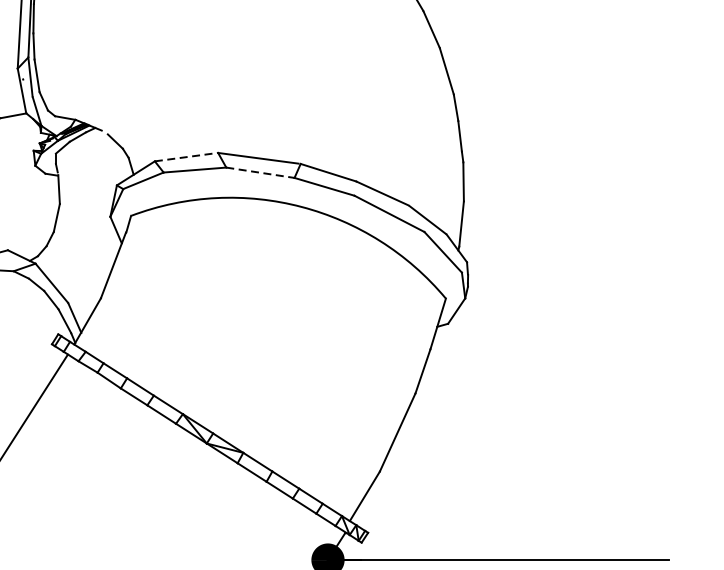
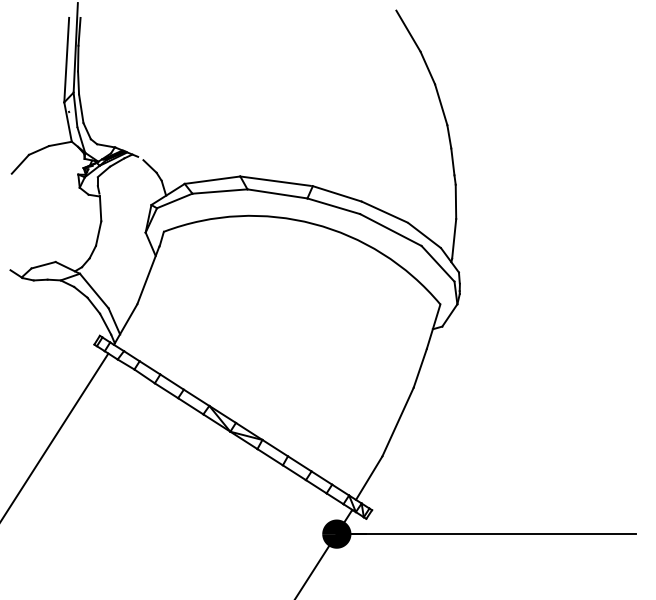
line: (186, 157) -> (212, 180), dashed -> solid
line: (260, 172) -> (277, 193), dashed -> solid

